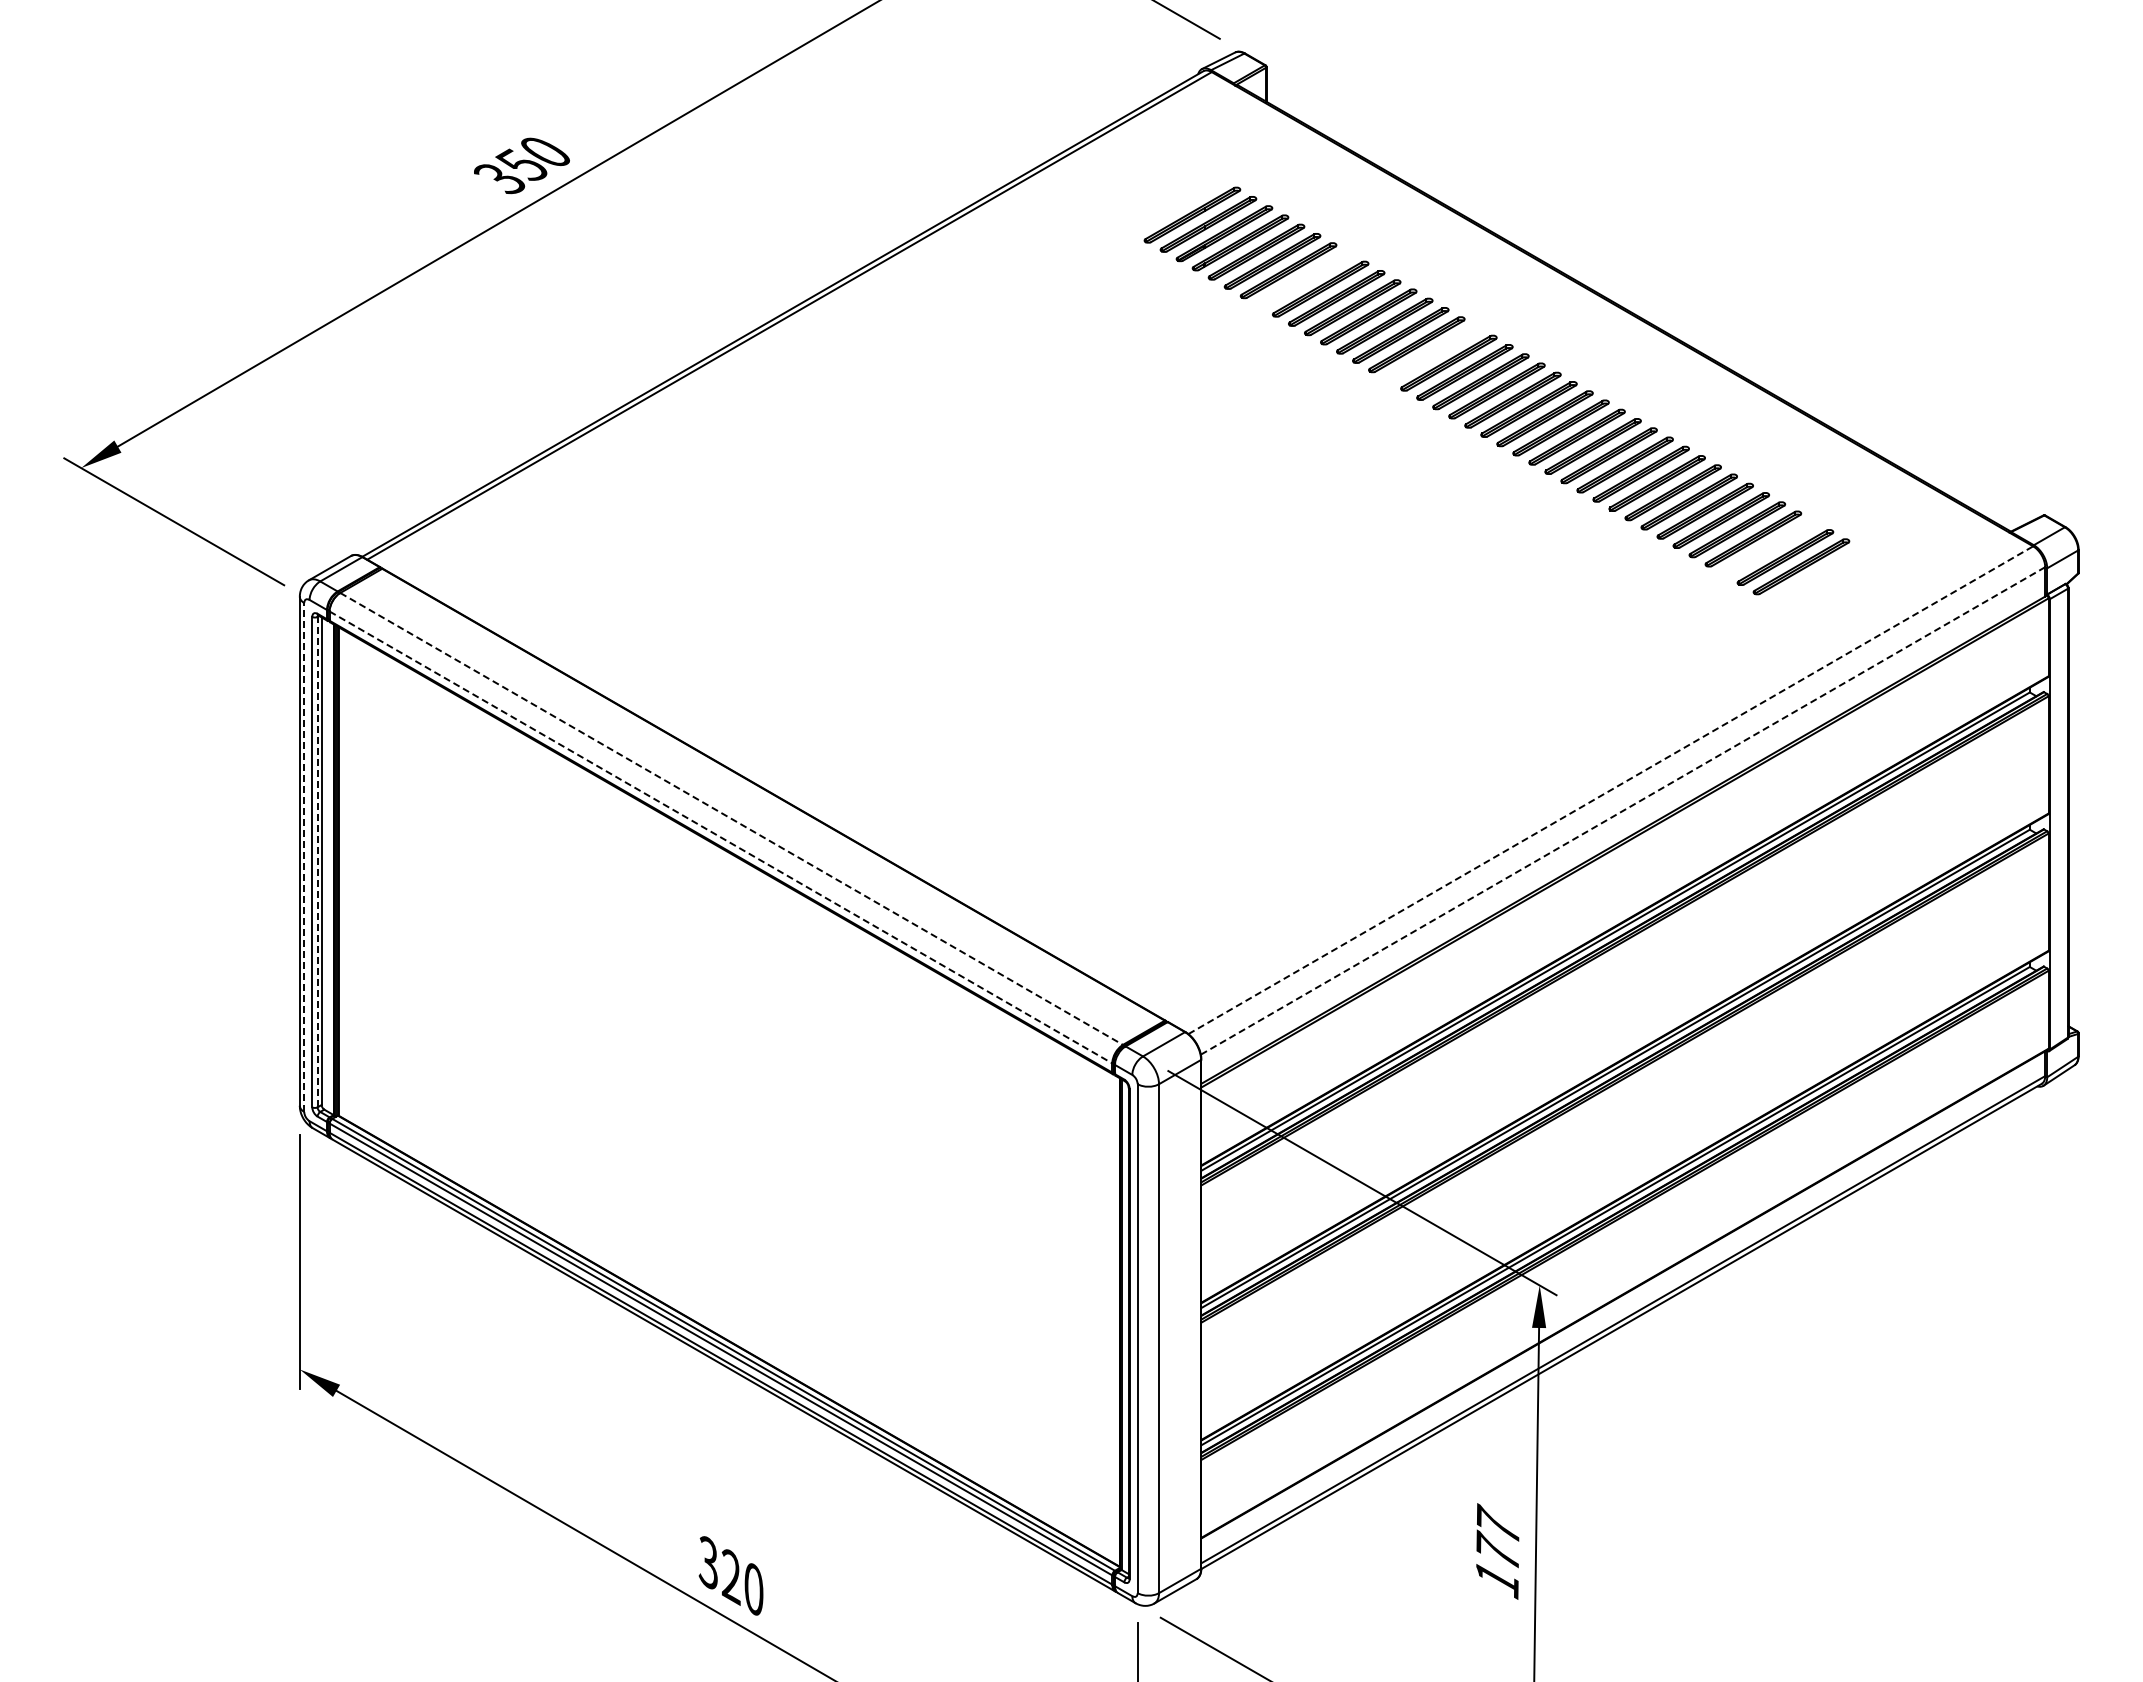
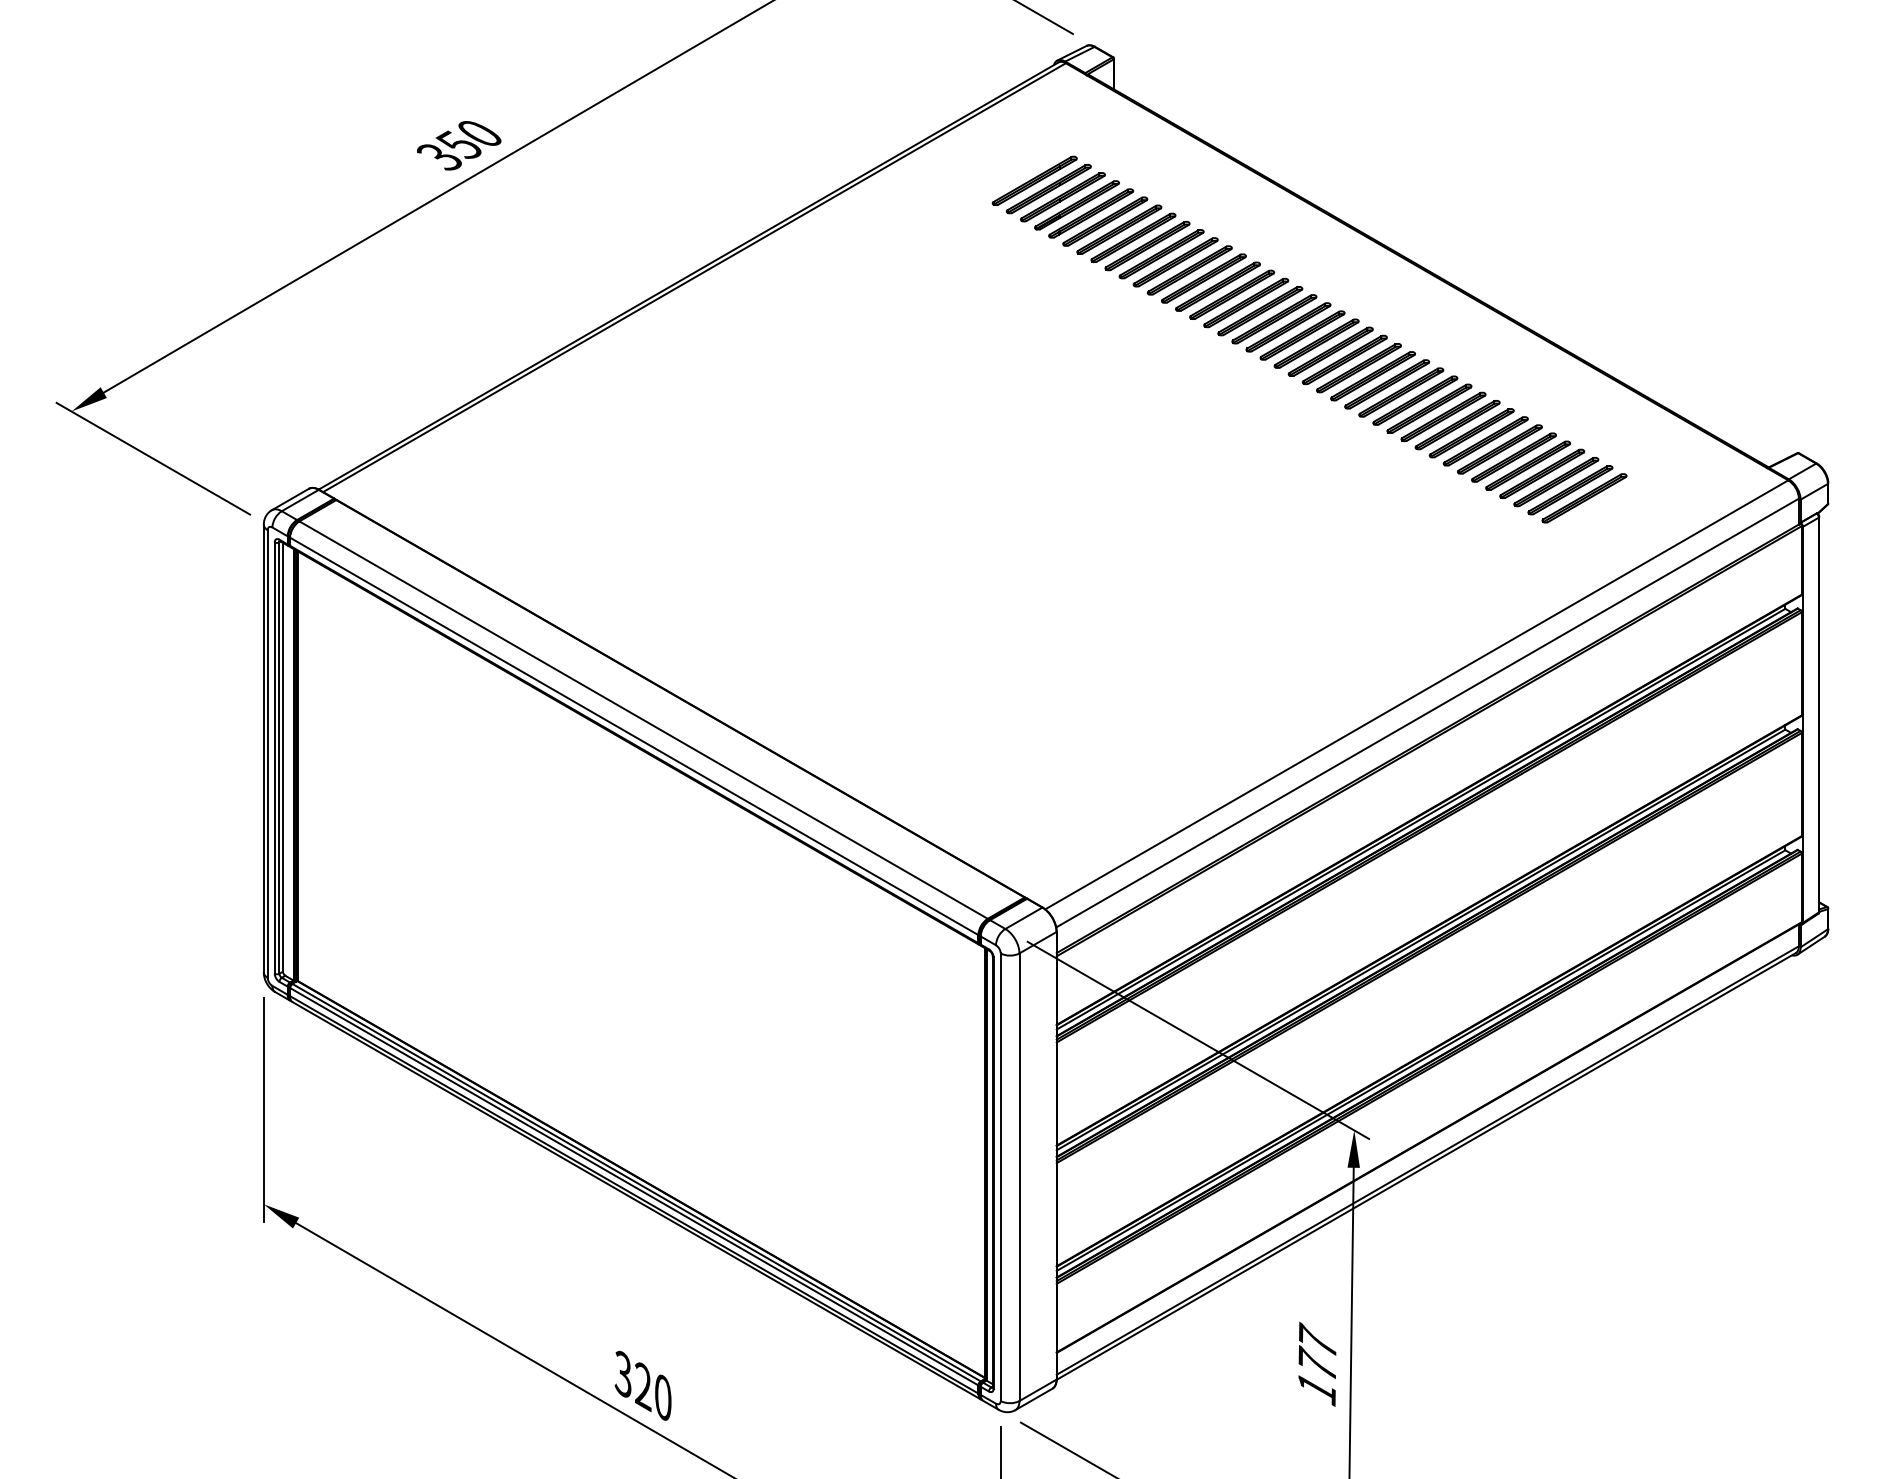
part: (1176, 205) -> (1034, 180), added
part: (1304, 279) -> (1147, 245), added
part: (1432, 353) -> (1259, 310), added
part: (1769, 547) -> (1556, 481), added
line: (1610, 790) -> (1416, 695), dashed -> solid
line: (1623, 810) -> (1427, 712), dashed -> solid
line: (731, 818) -> (643, 719), dashed -> solid
line: (720, 837) -> (633, 736), dashed -> solid
line: (304, 857) -> (267, 754), dashed -> solid
line: (317, 861) -> (279, 757), dashed -> solid

